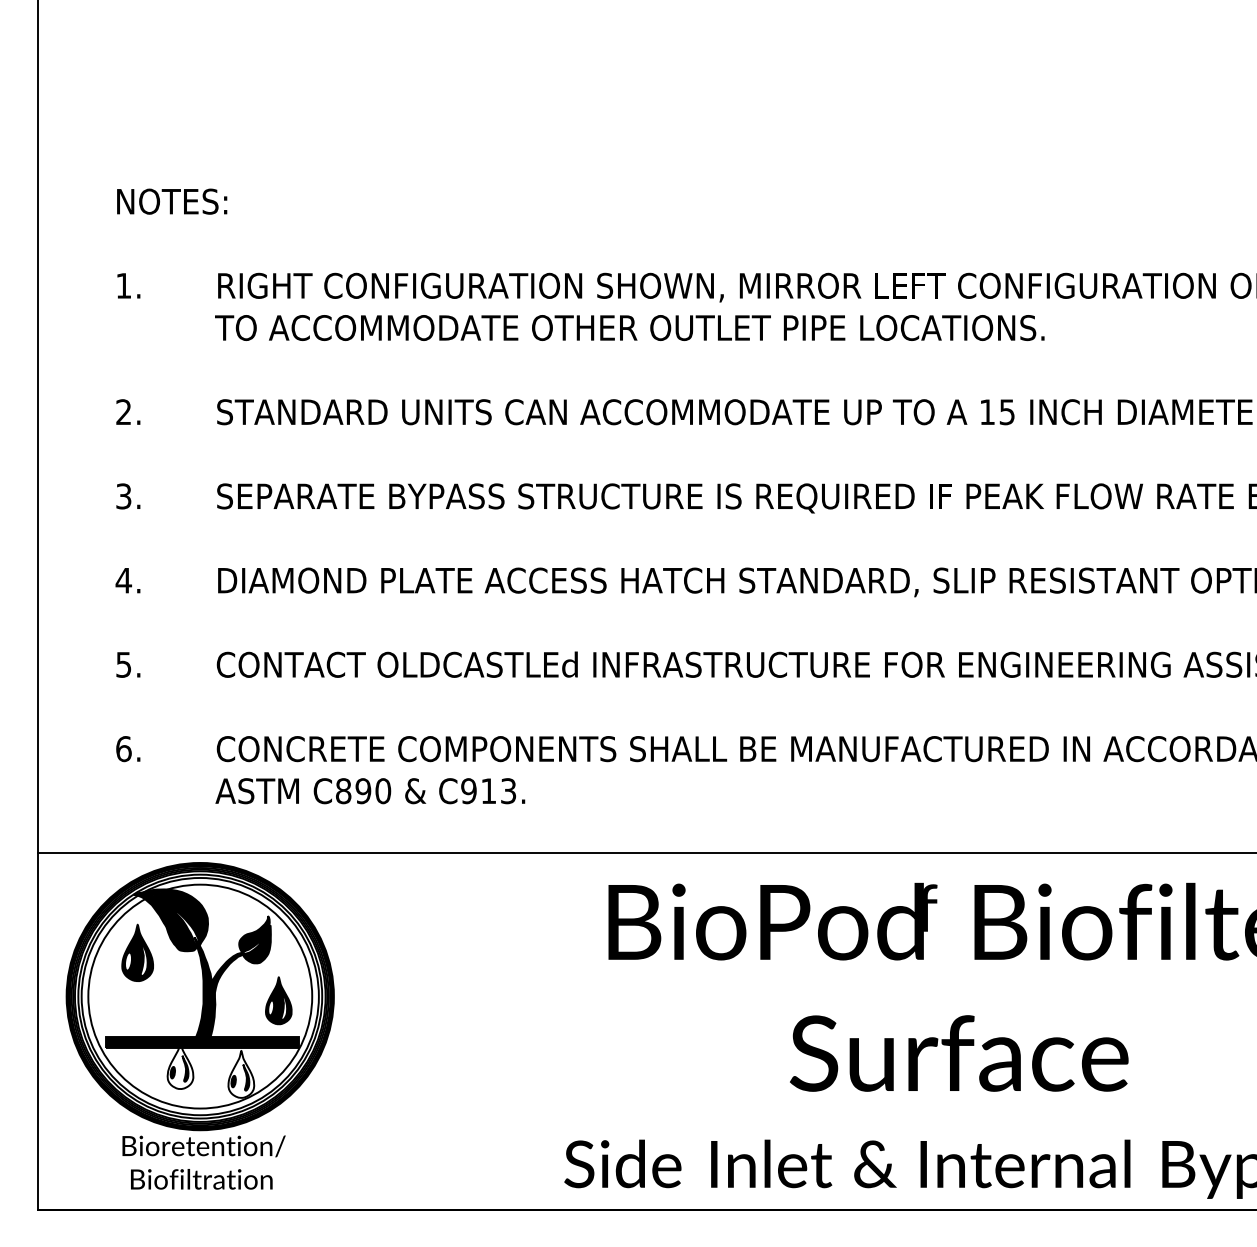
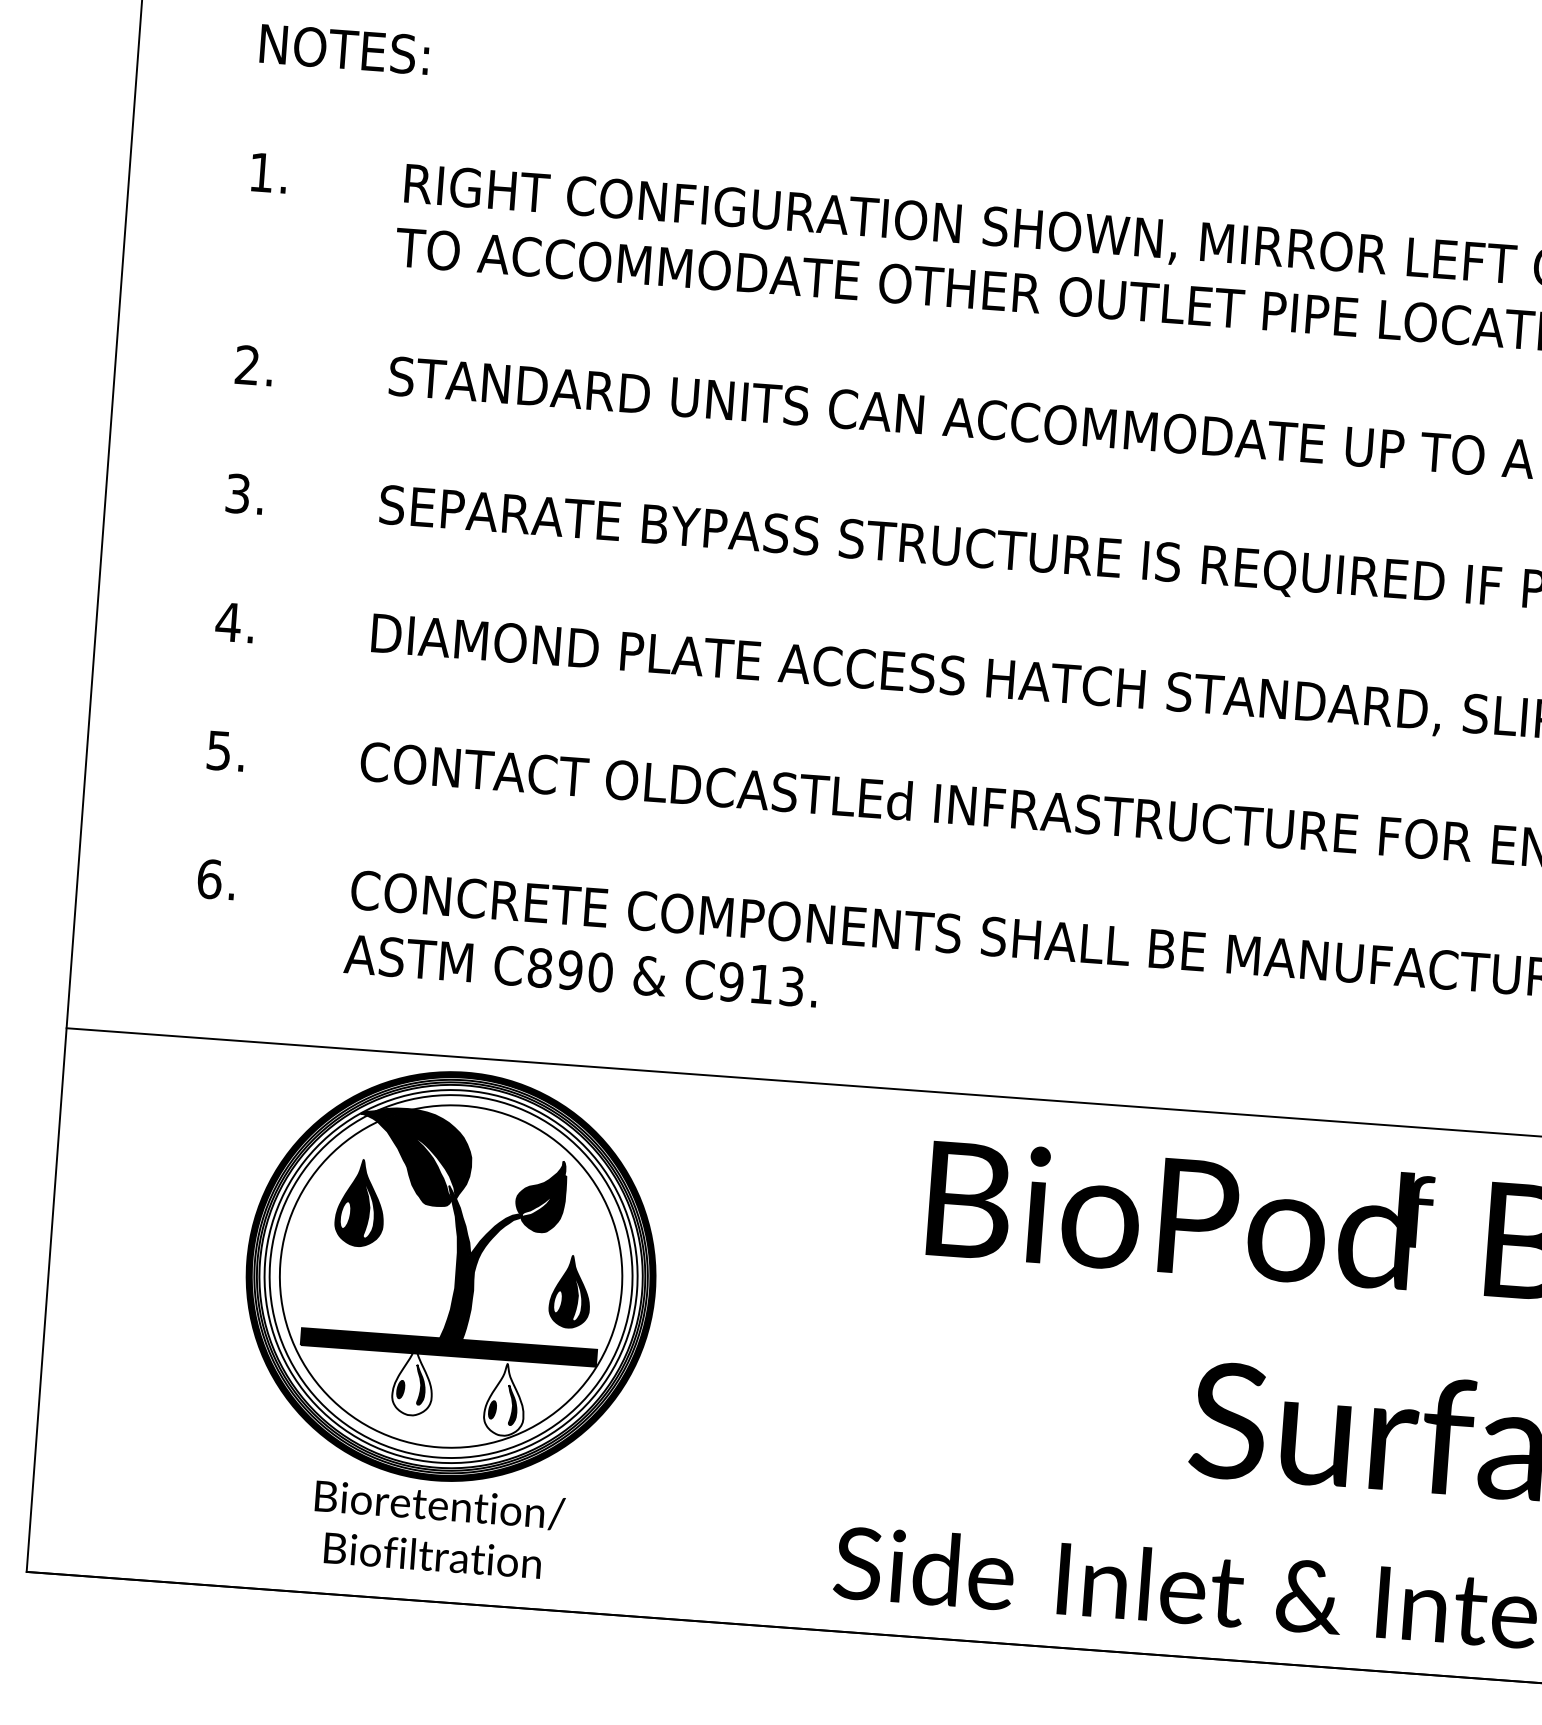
part: (199, 1025) -> (446, 1320), moved

